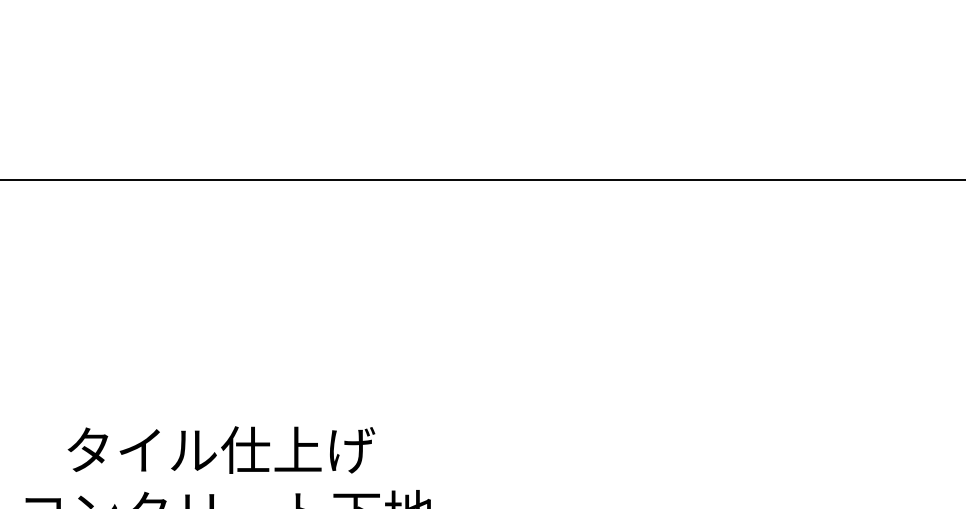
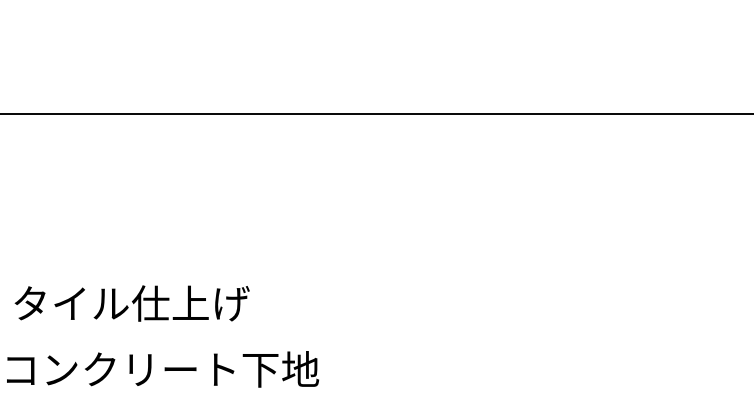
text: (220, 450) -> (131, 303), moved

